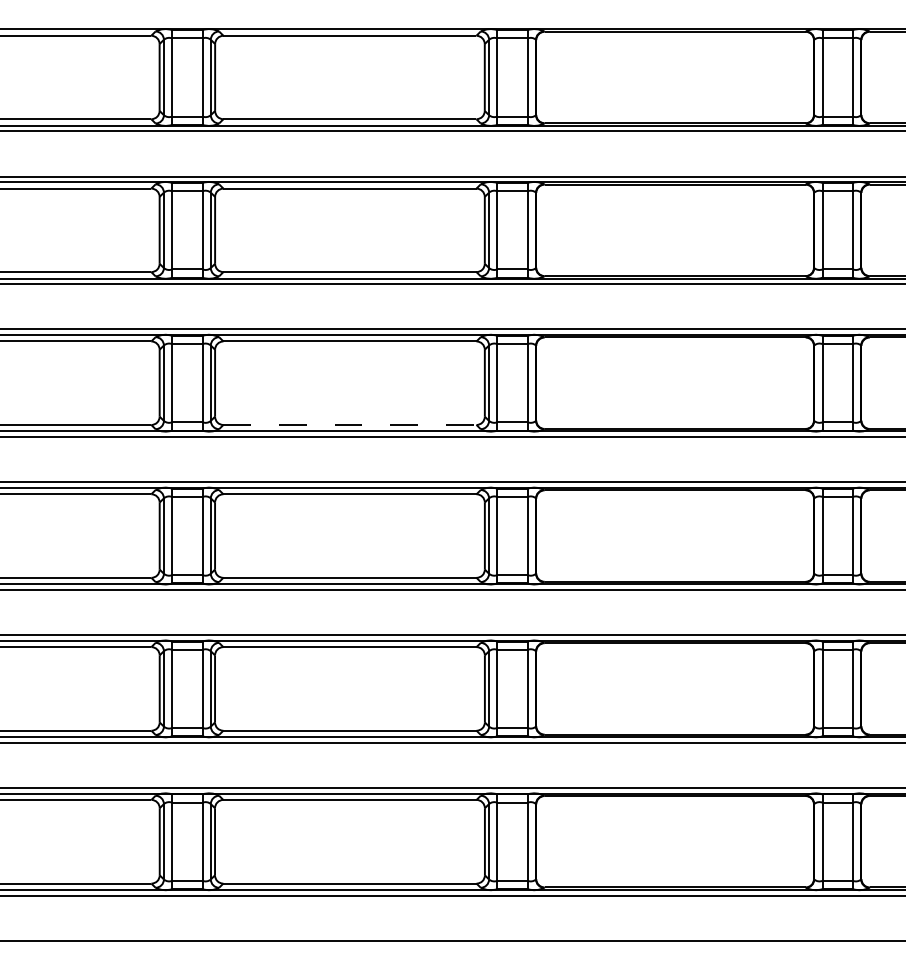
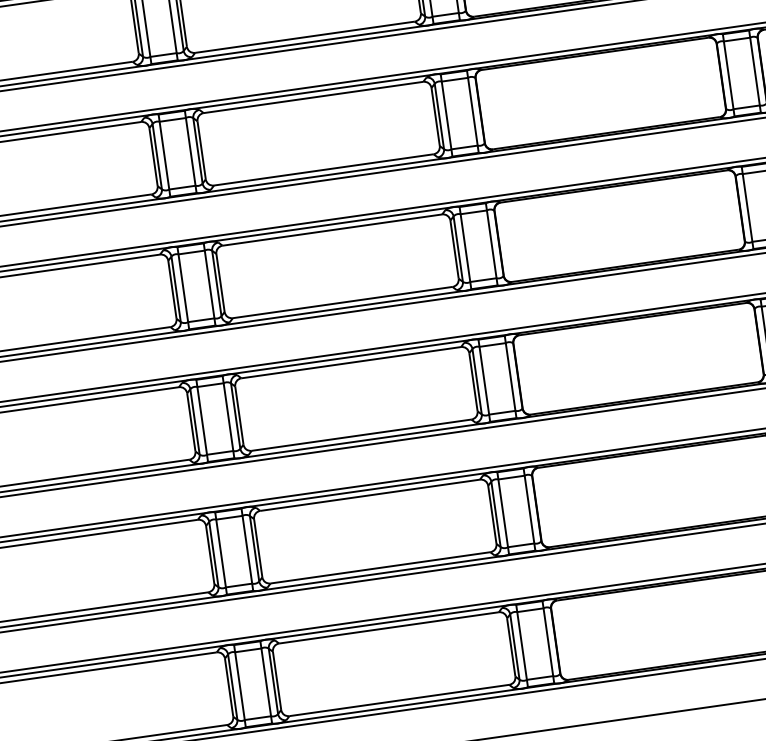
line: (349, 424) -> (342, 302), dashed -> solid

